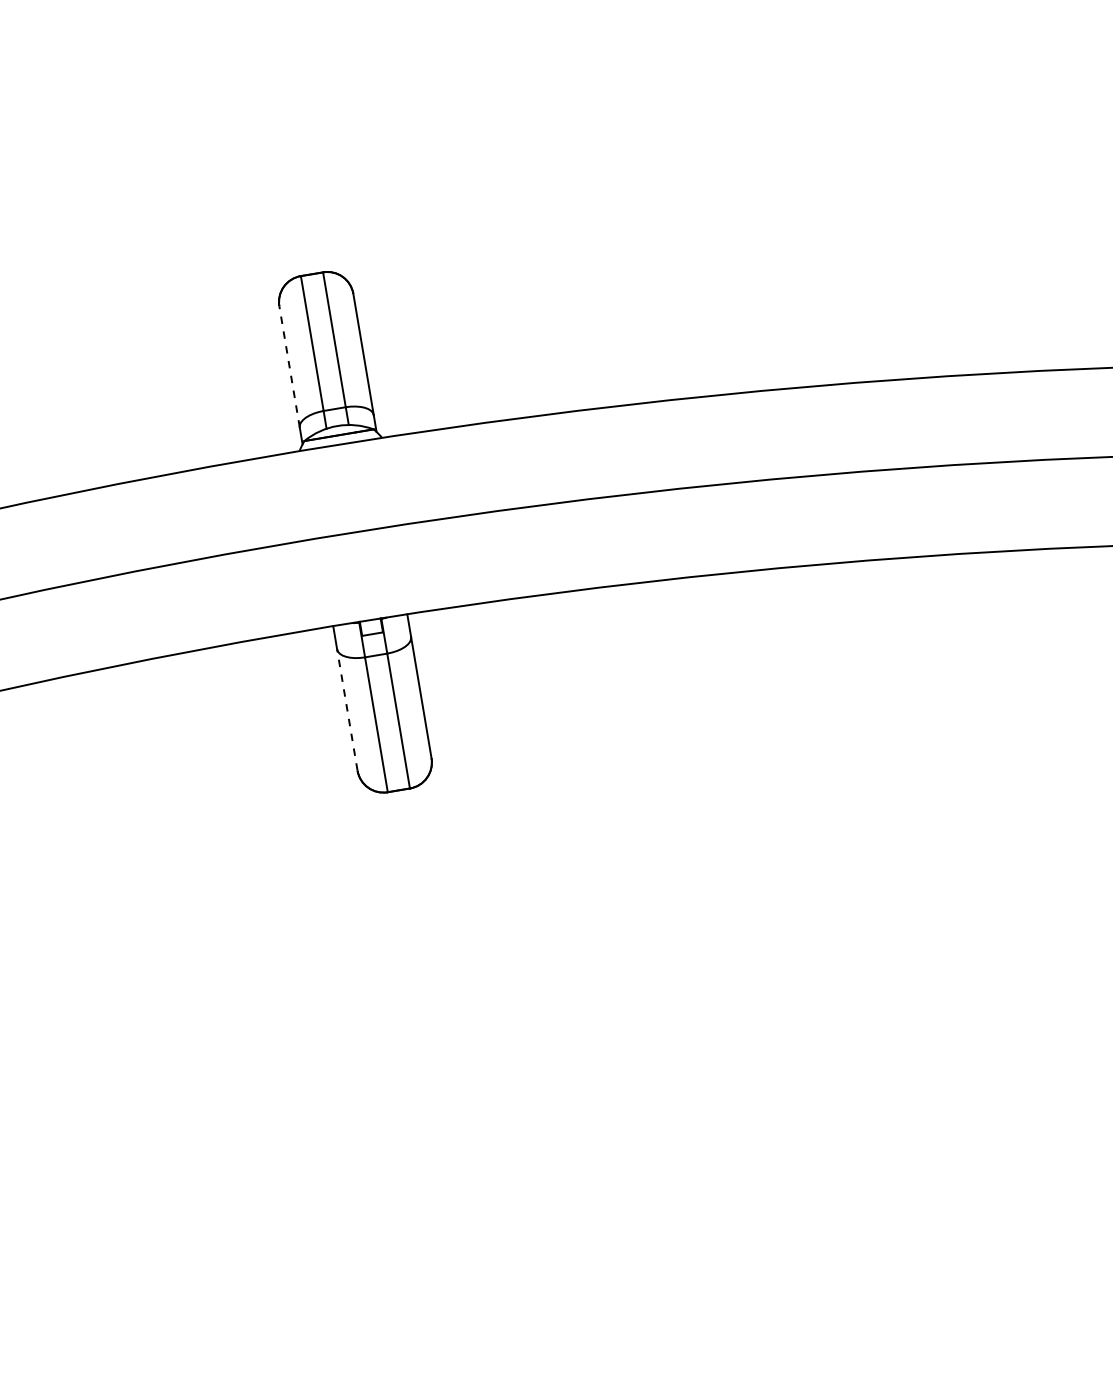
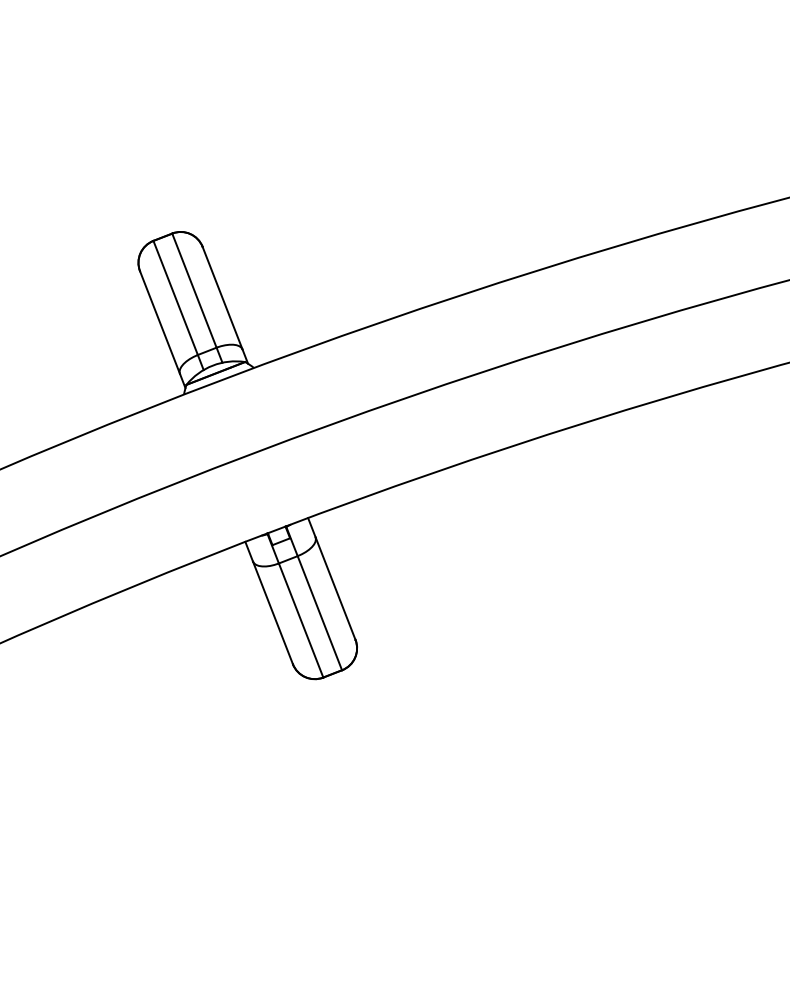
line: (289, 366) -> (159, 322), dashed -> solid
line: (347, 709) -> (272, 612), dashed -> solid

